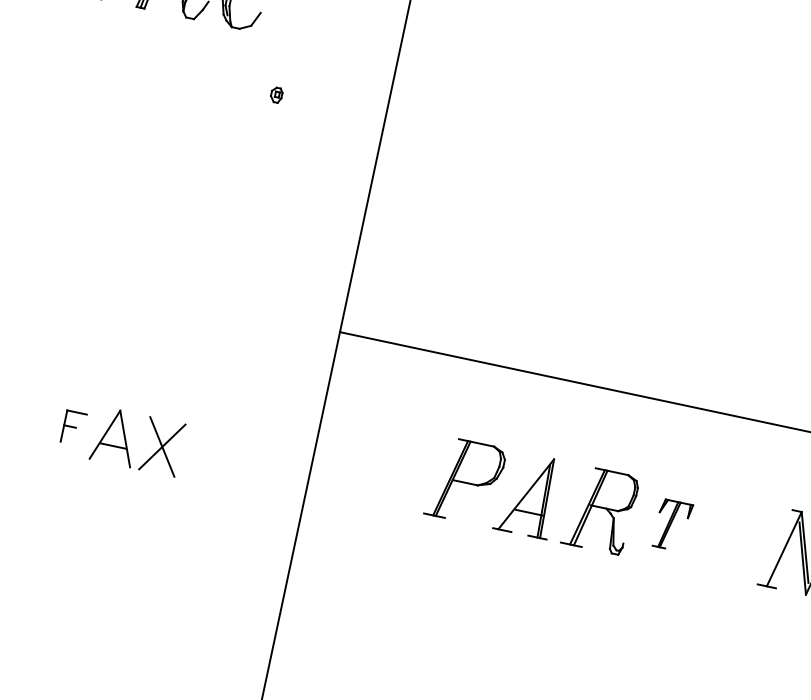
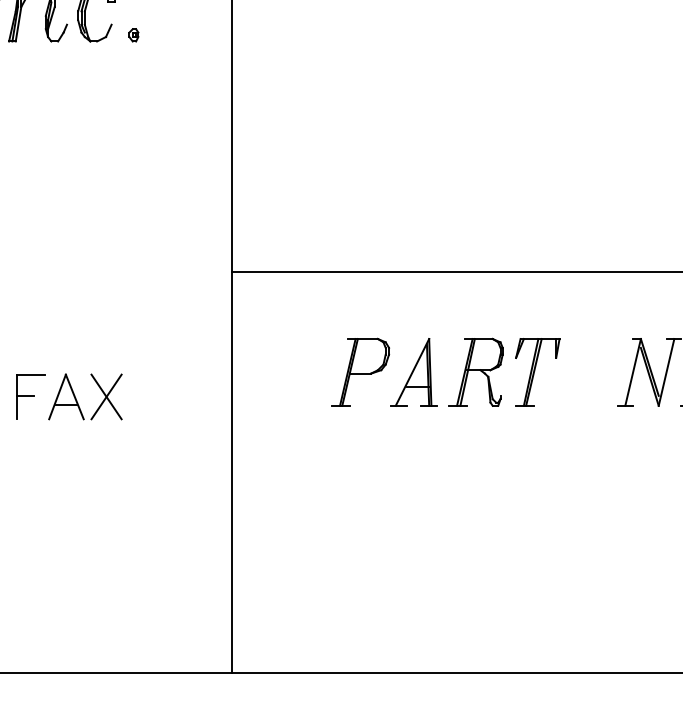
part: (276, 95) -> (133, 35), moved
part: (73, 427) -> (30, 396), size x1.67
part: (672, 525) -> (537, 372), size x1.67

